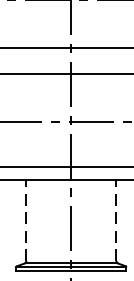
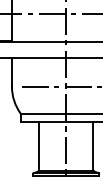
line: (26, 220) -> (39, 145), dashed -> solid
line: (116, 220) -> (93, 145), dashed -> solid

